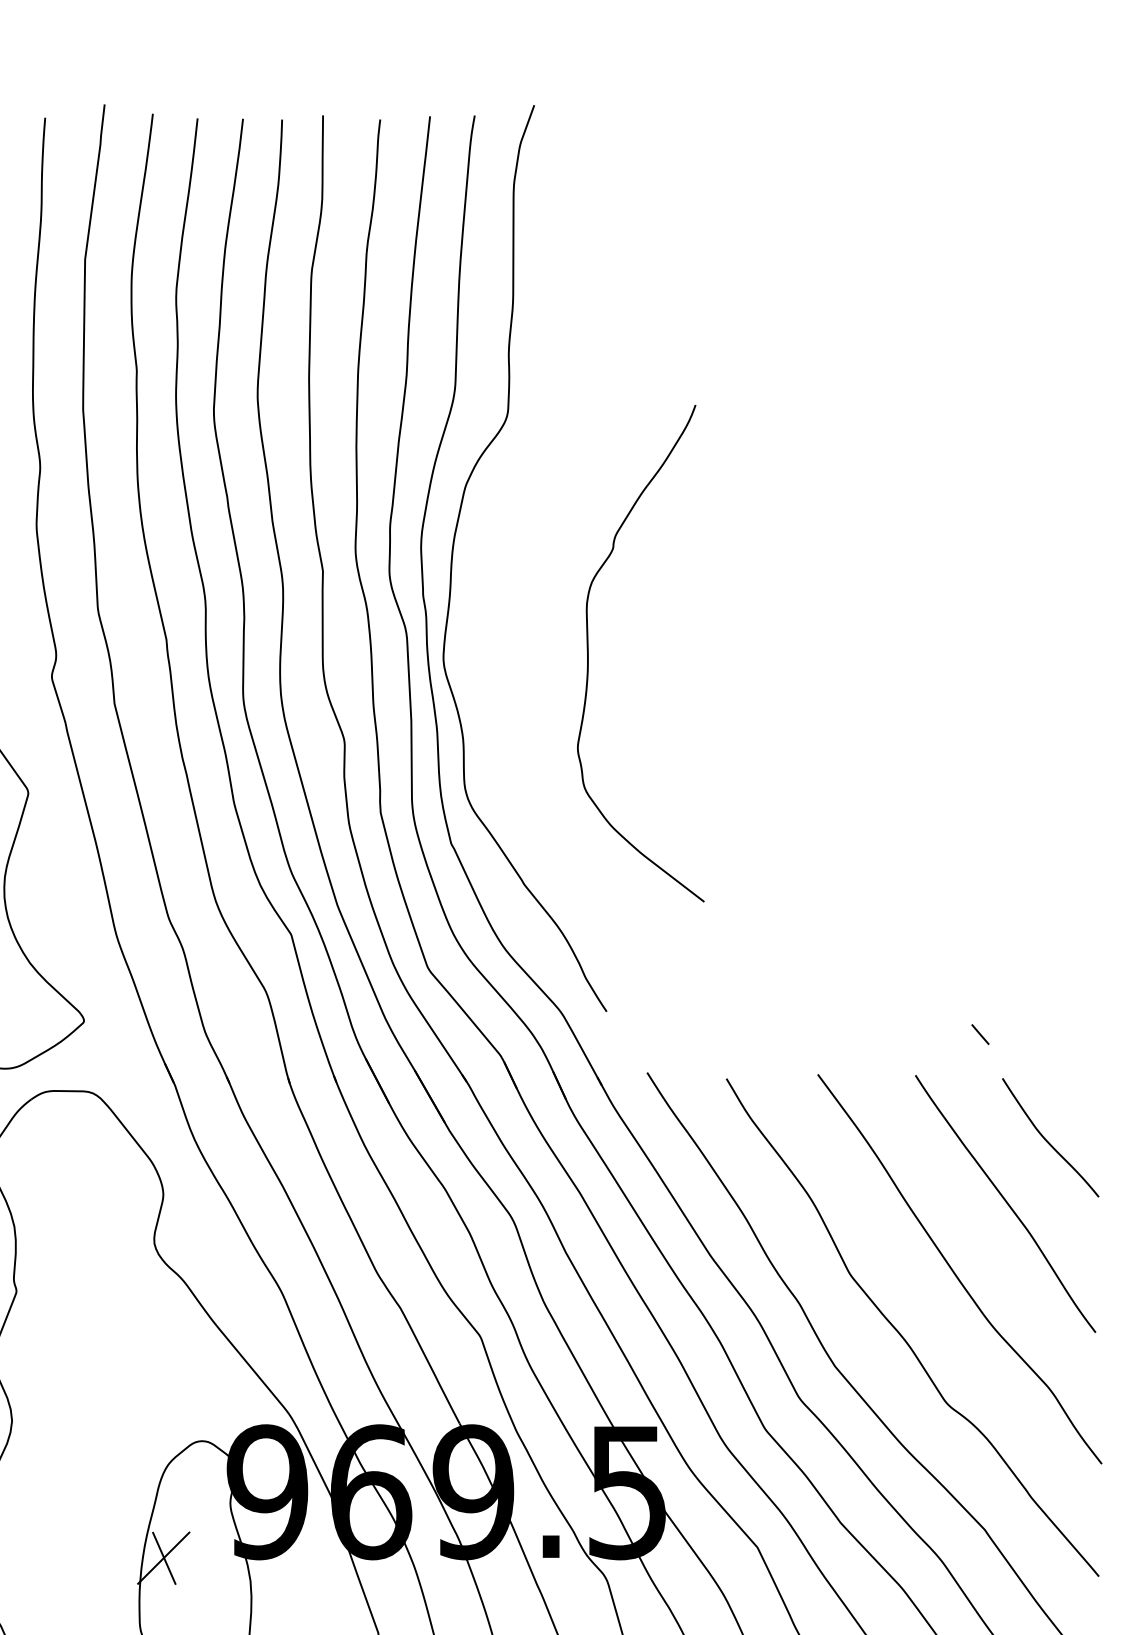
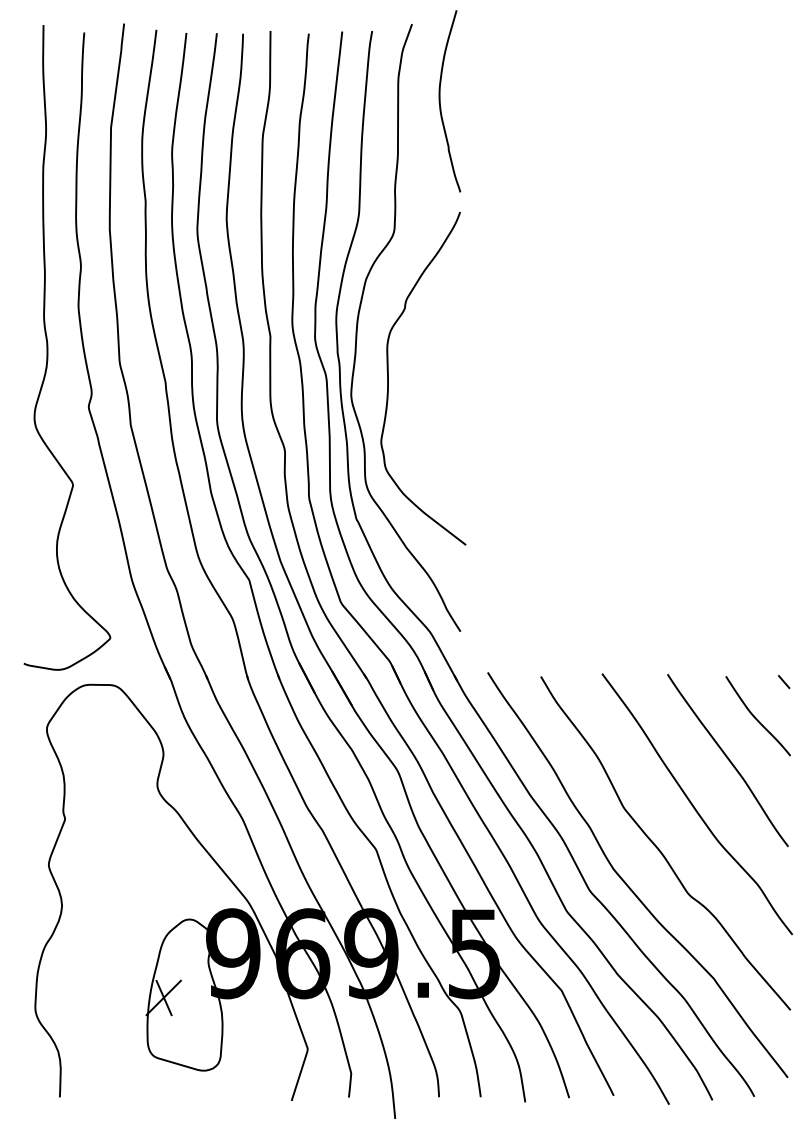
curve: (576, 220) -> (440, 101), added
curve: (588, 653) -> (388, 378), moved
line: (980, 1035) -> (784, 682), moved

